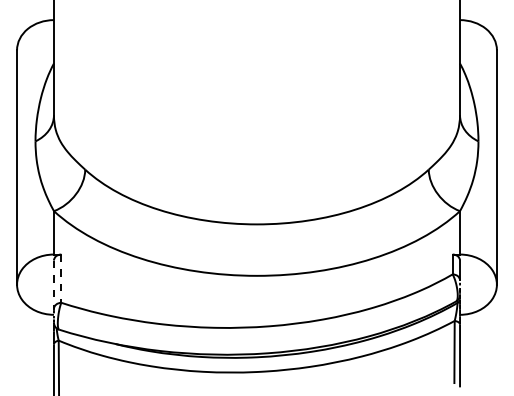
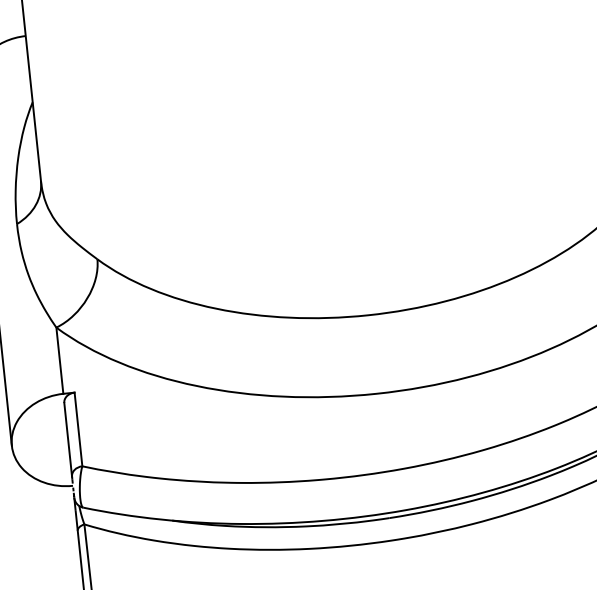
line: (61, 279) -> (78, 430), dashed -> solid
line: (53, 285) -> (67, 441), dashed -> solid

